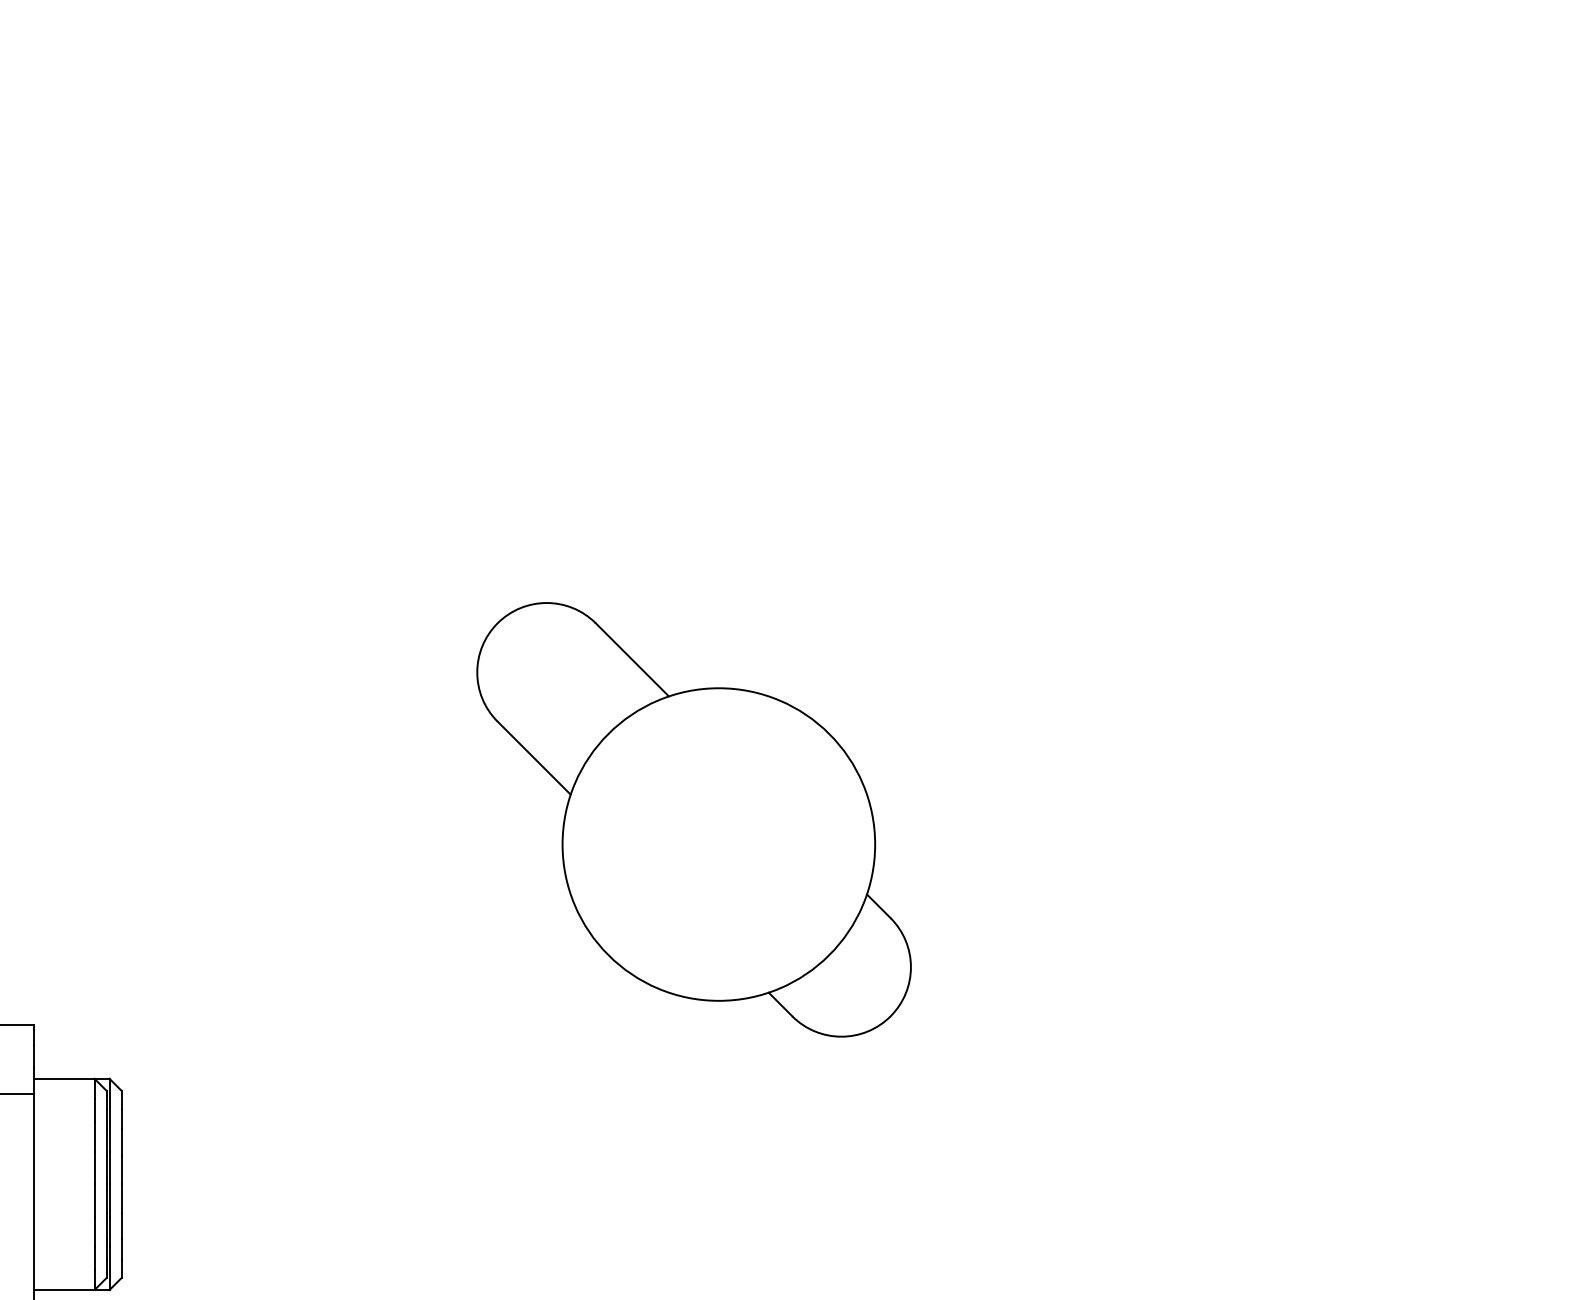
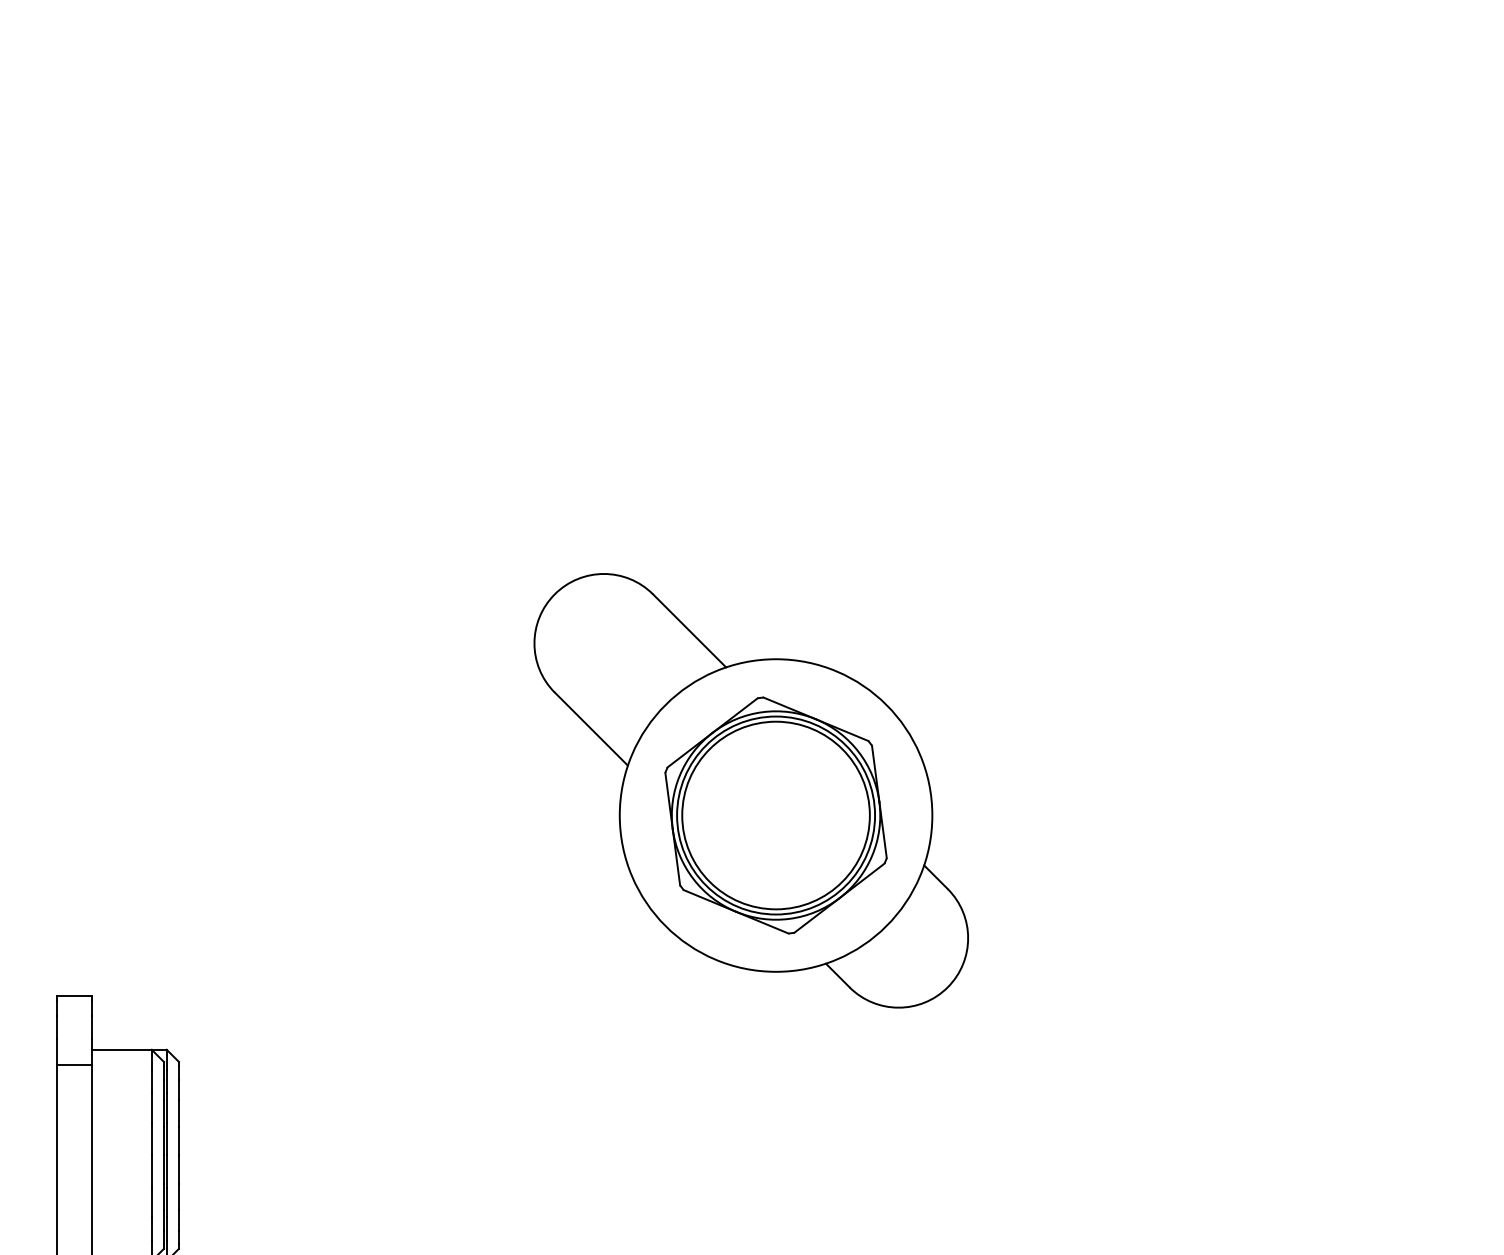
part: (718, 844) -> (775, 815), added

